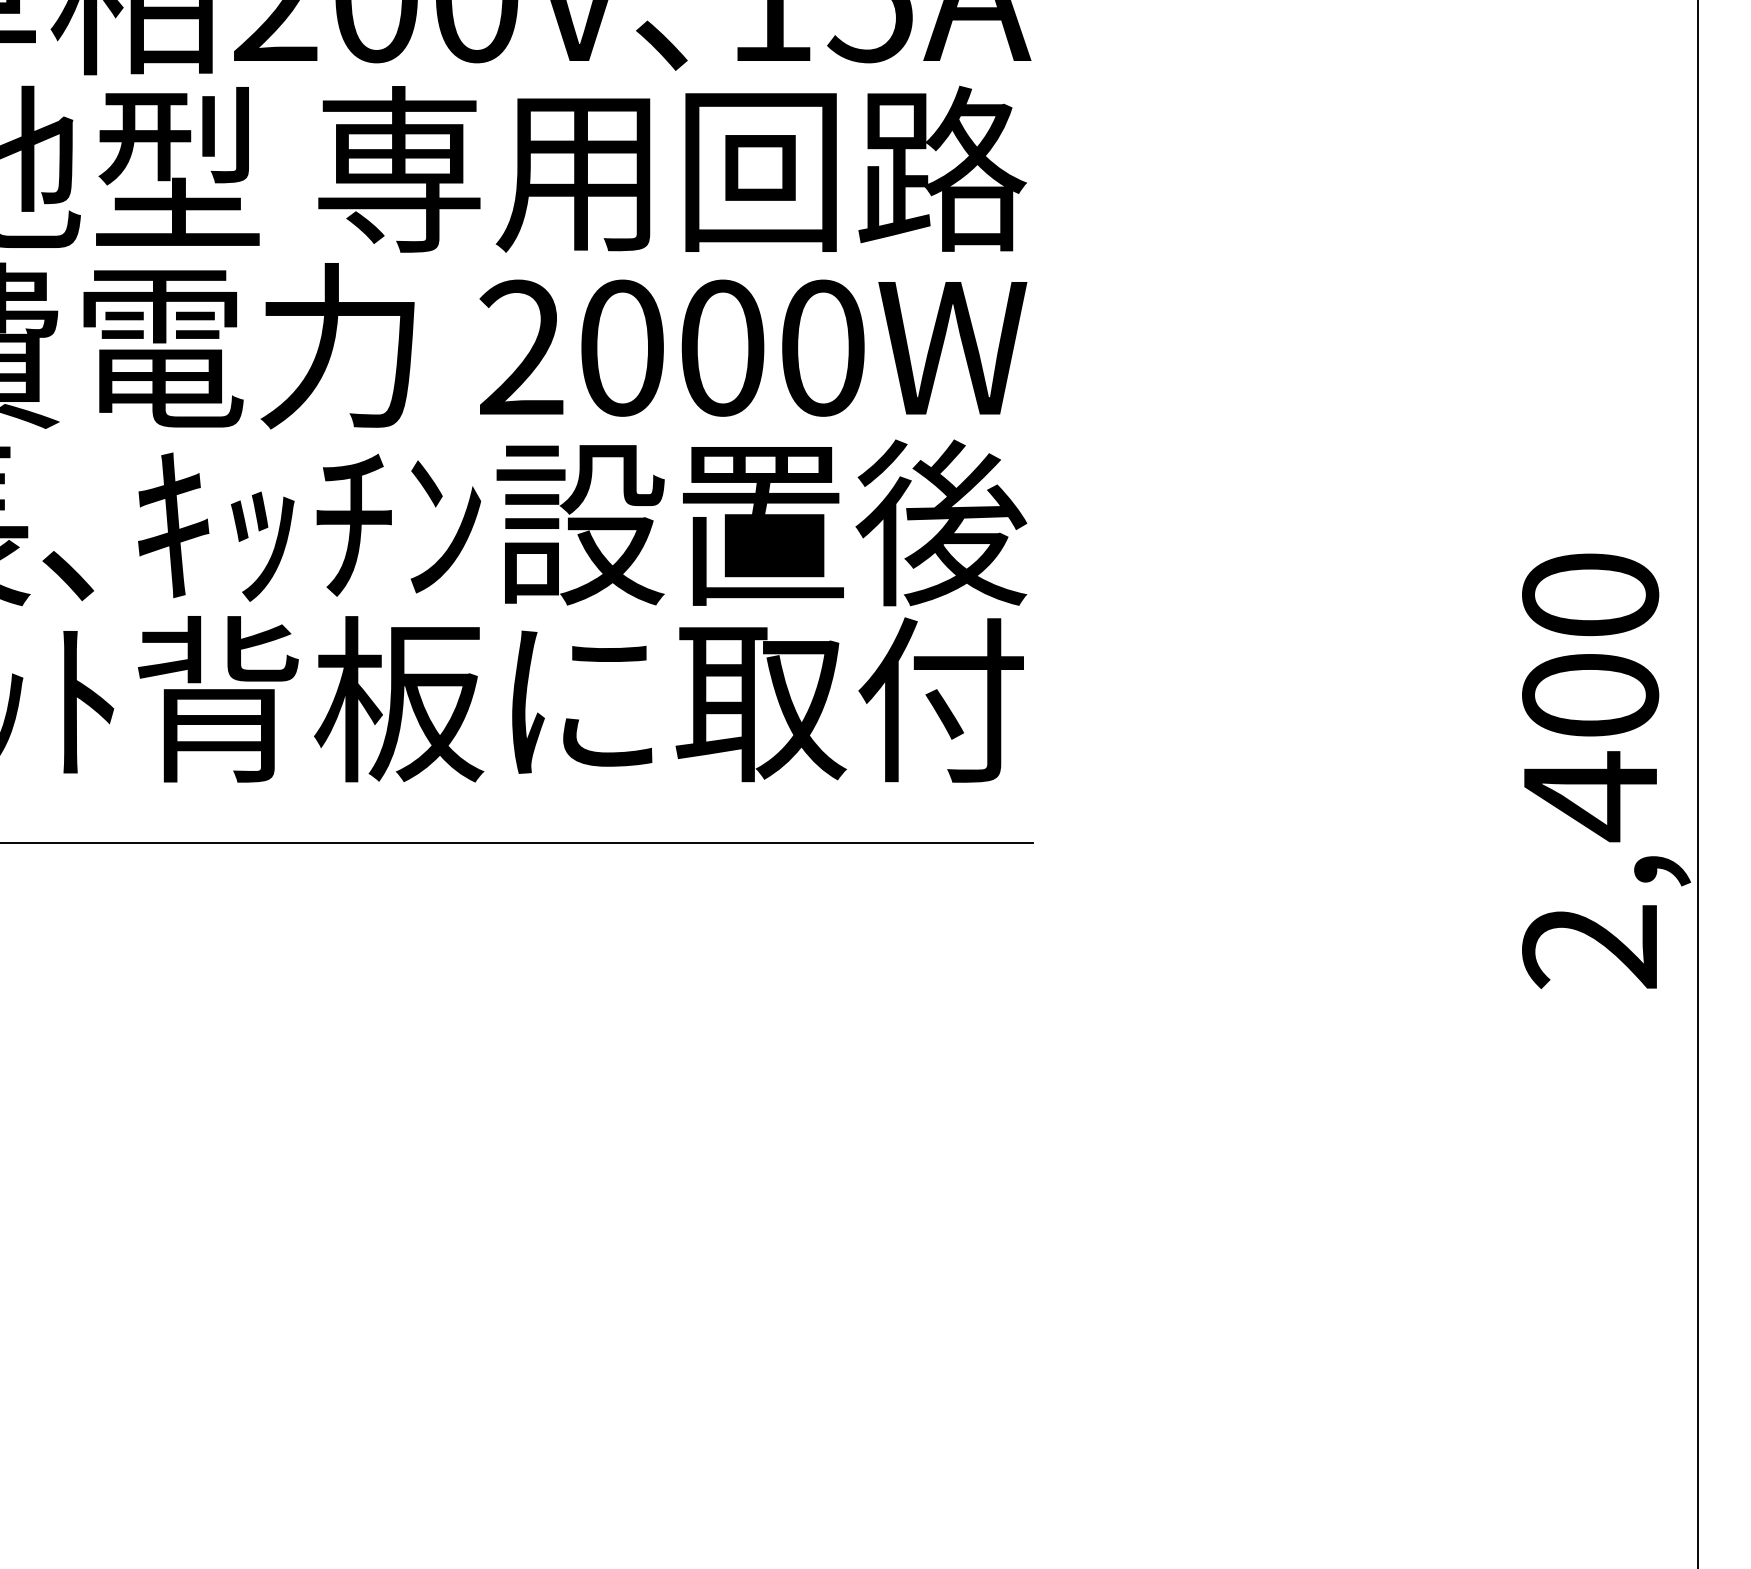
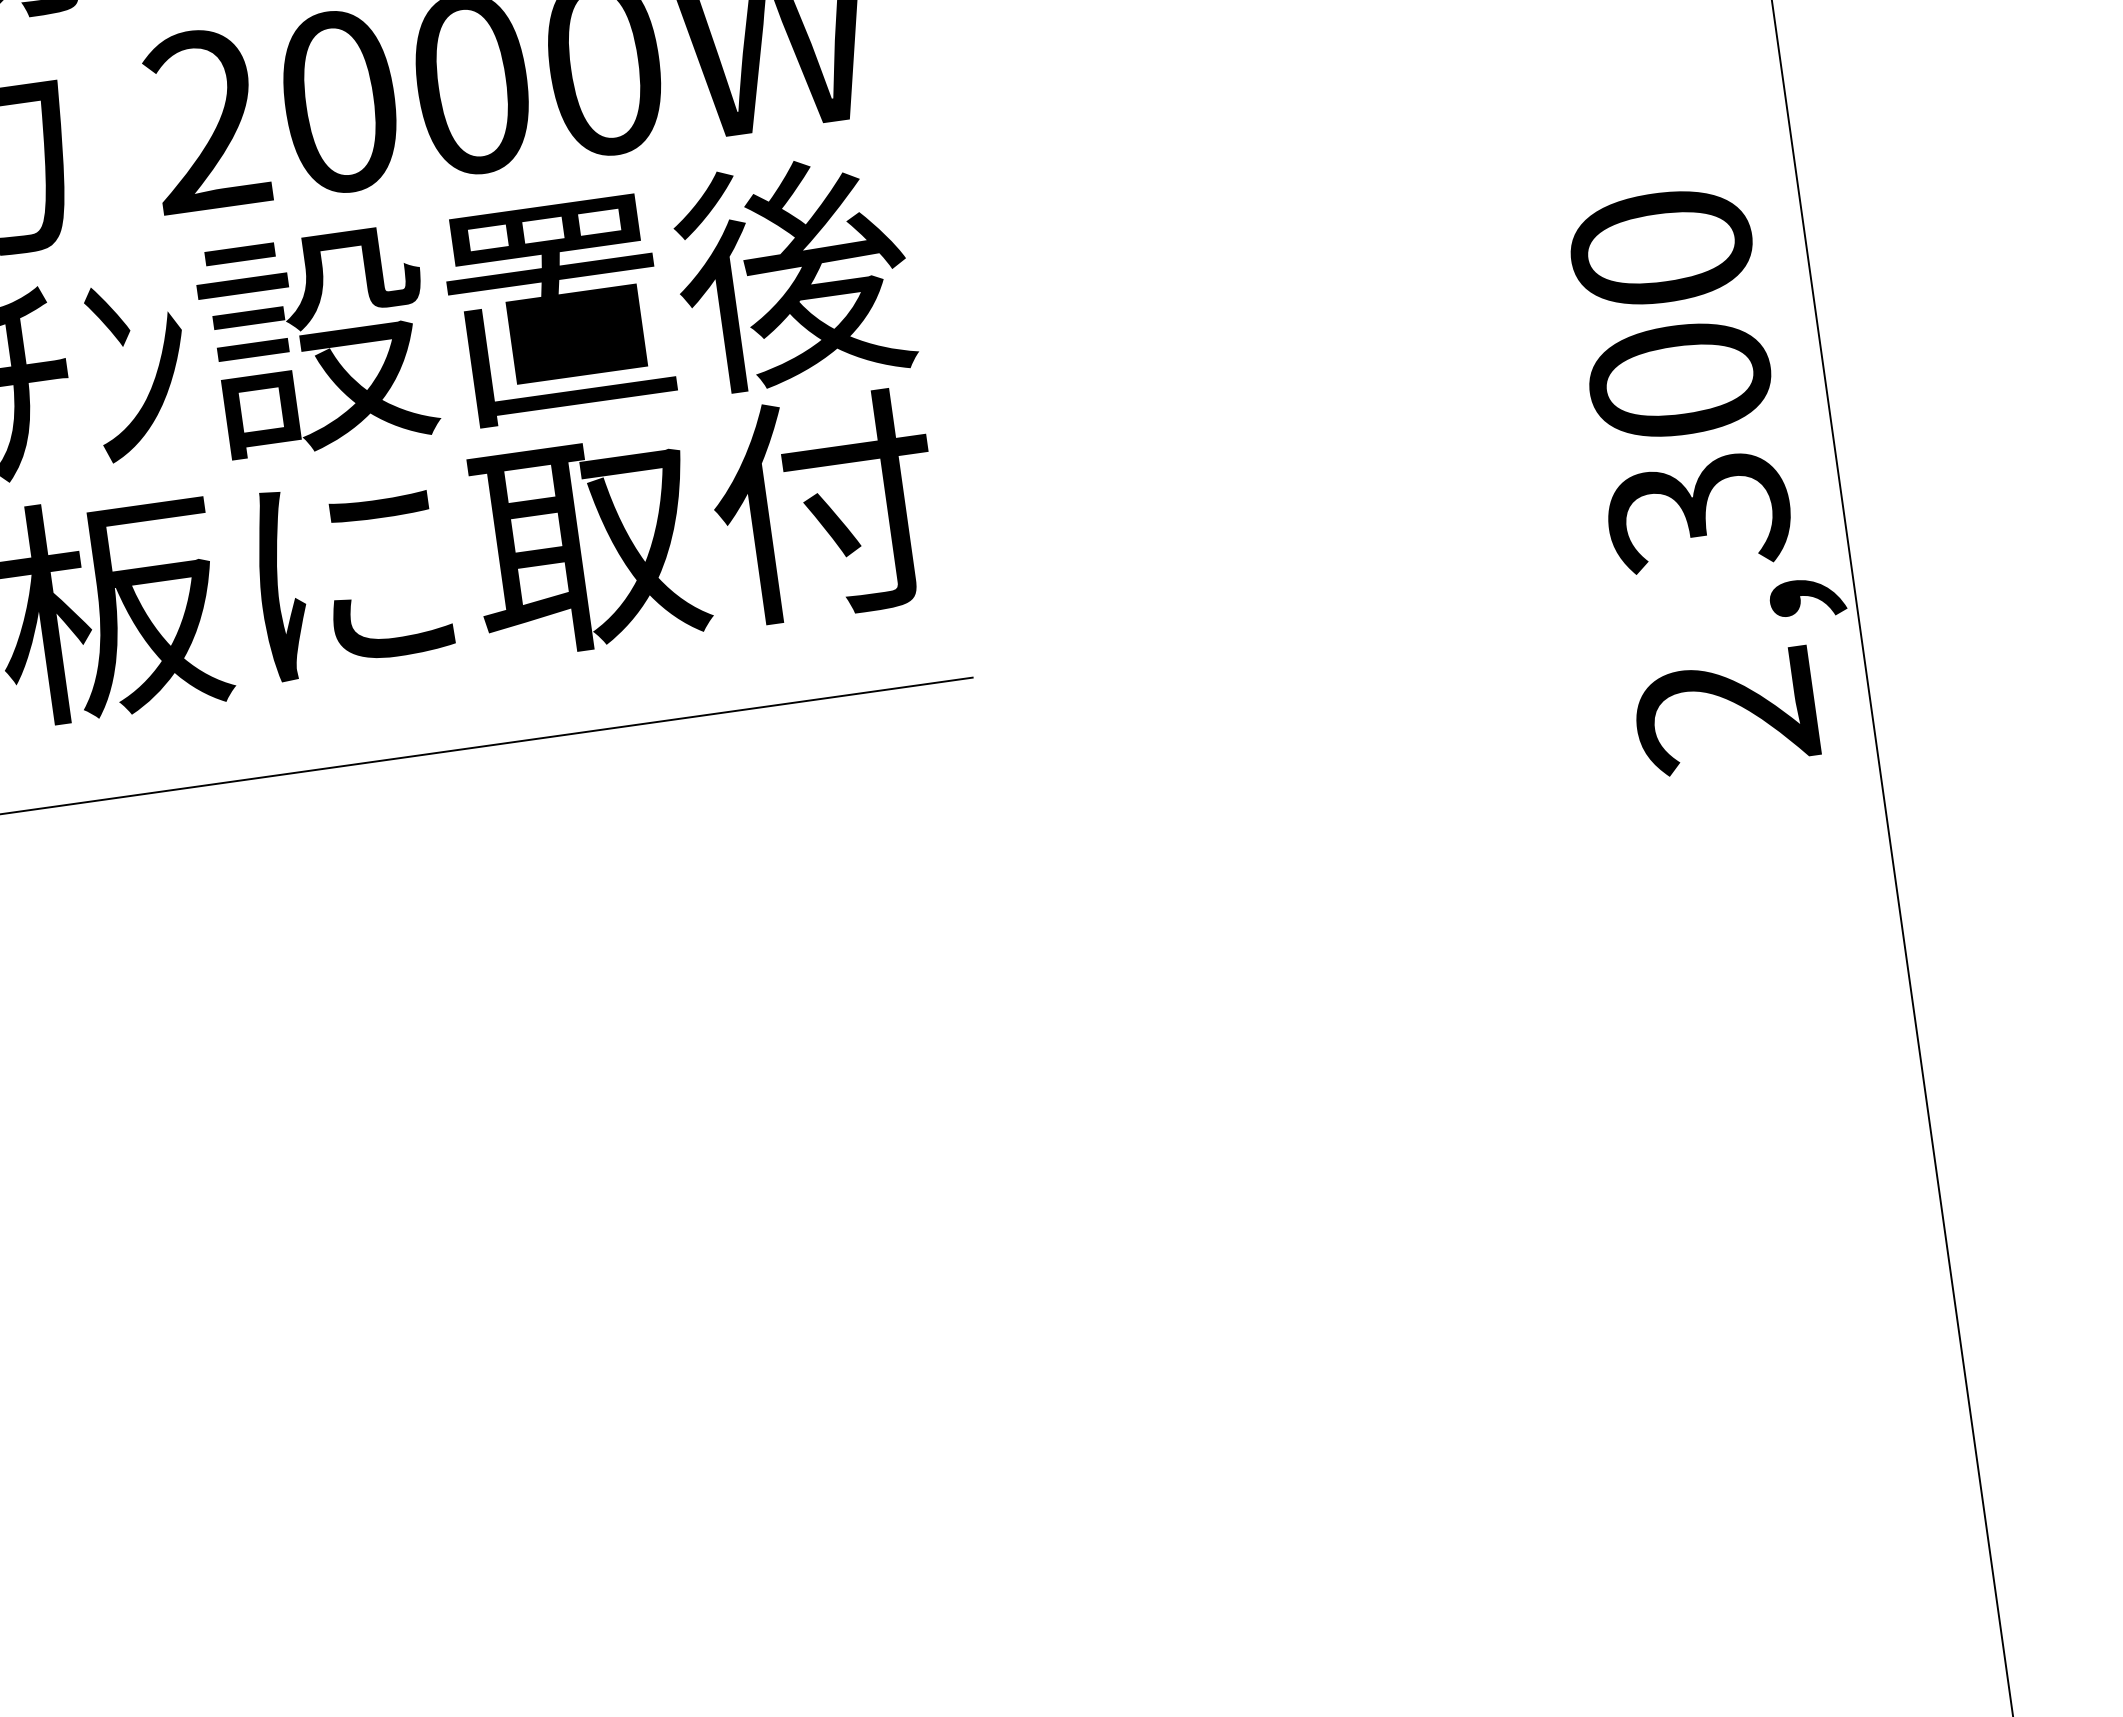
text: (1590, 796) -> (1698, 513), 2,400 -> 2,300

